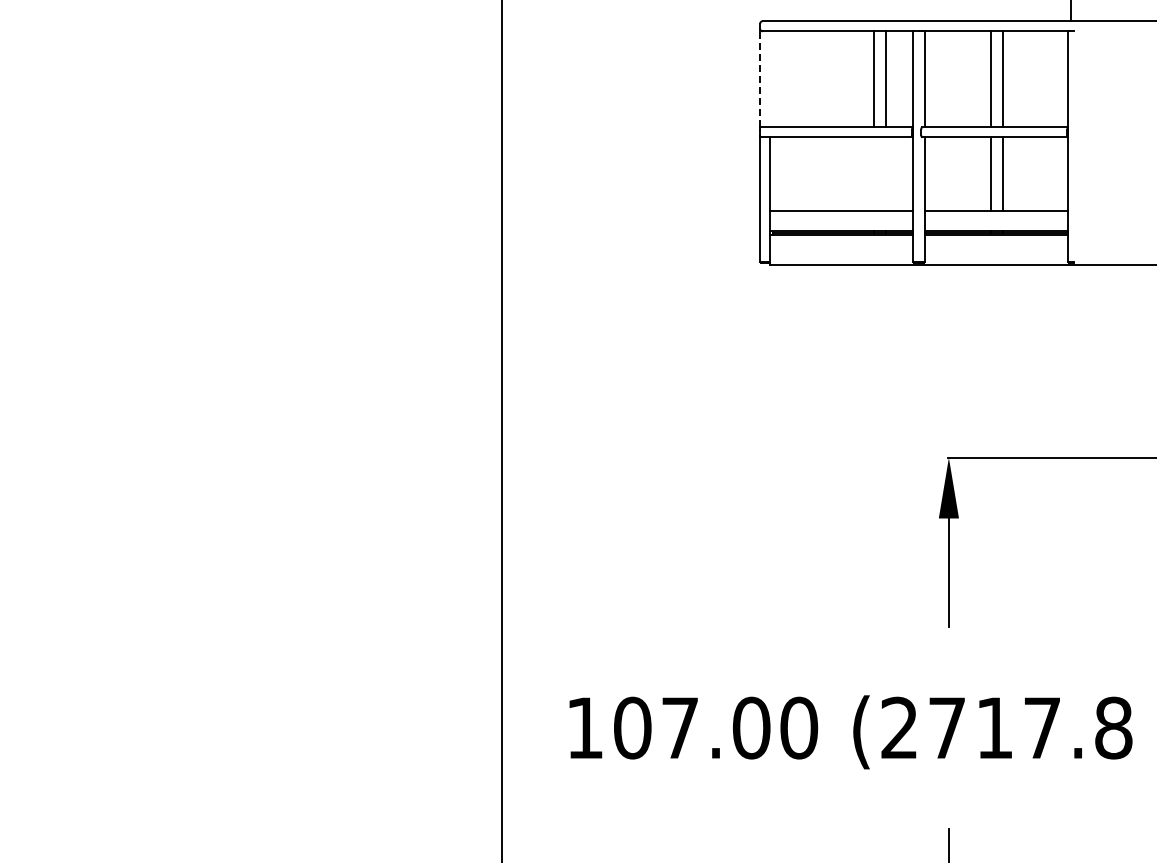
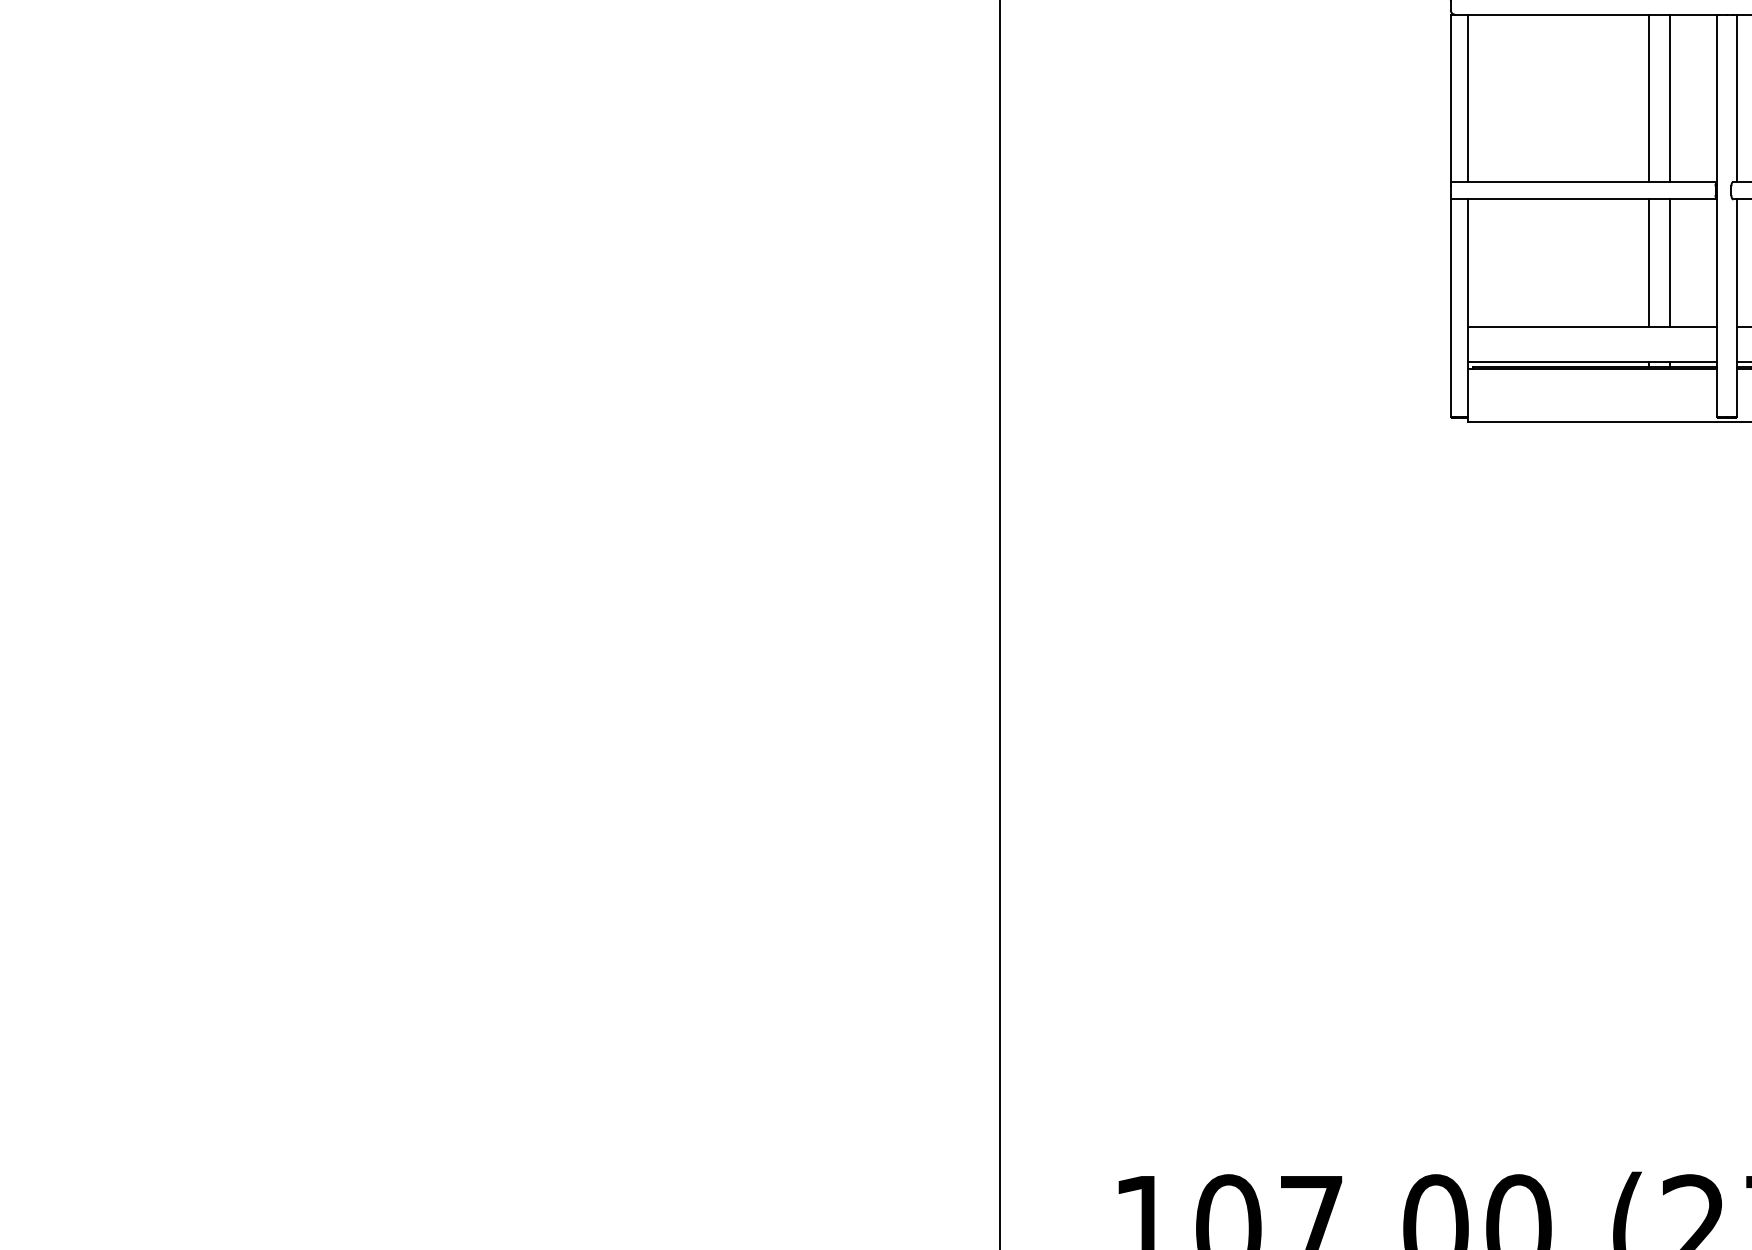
line: (760, 79) -> (1451, 98), dashed -> solid
line: (770, 79) -> (1468, 98), added
line: (873, 173) -> (1648, 262), added
line: (885, 173) -> (1669, 262), added

